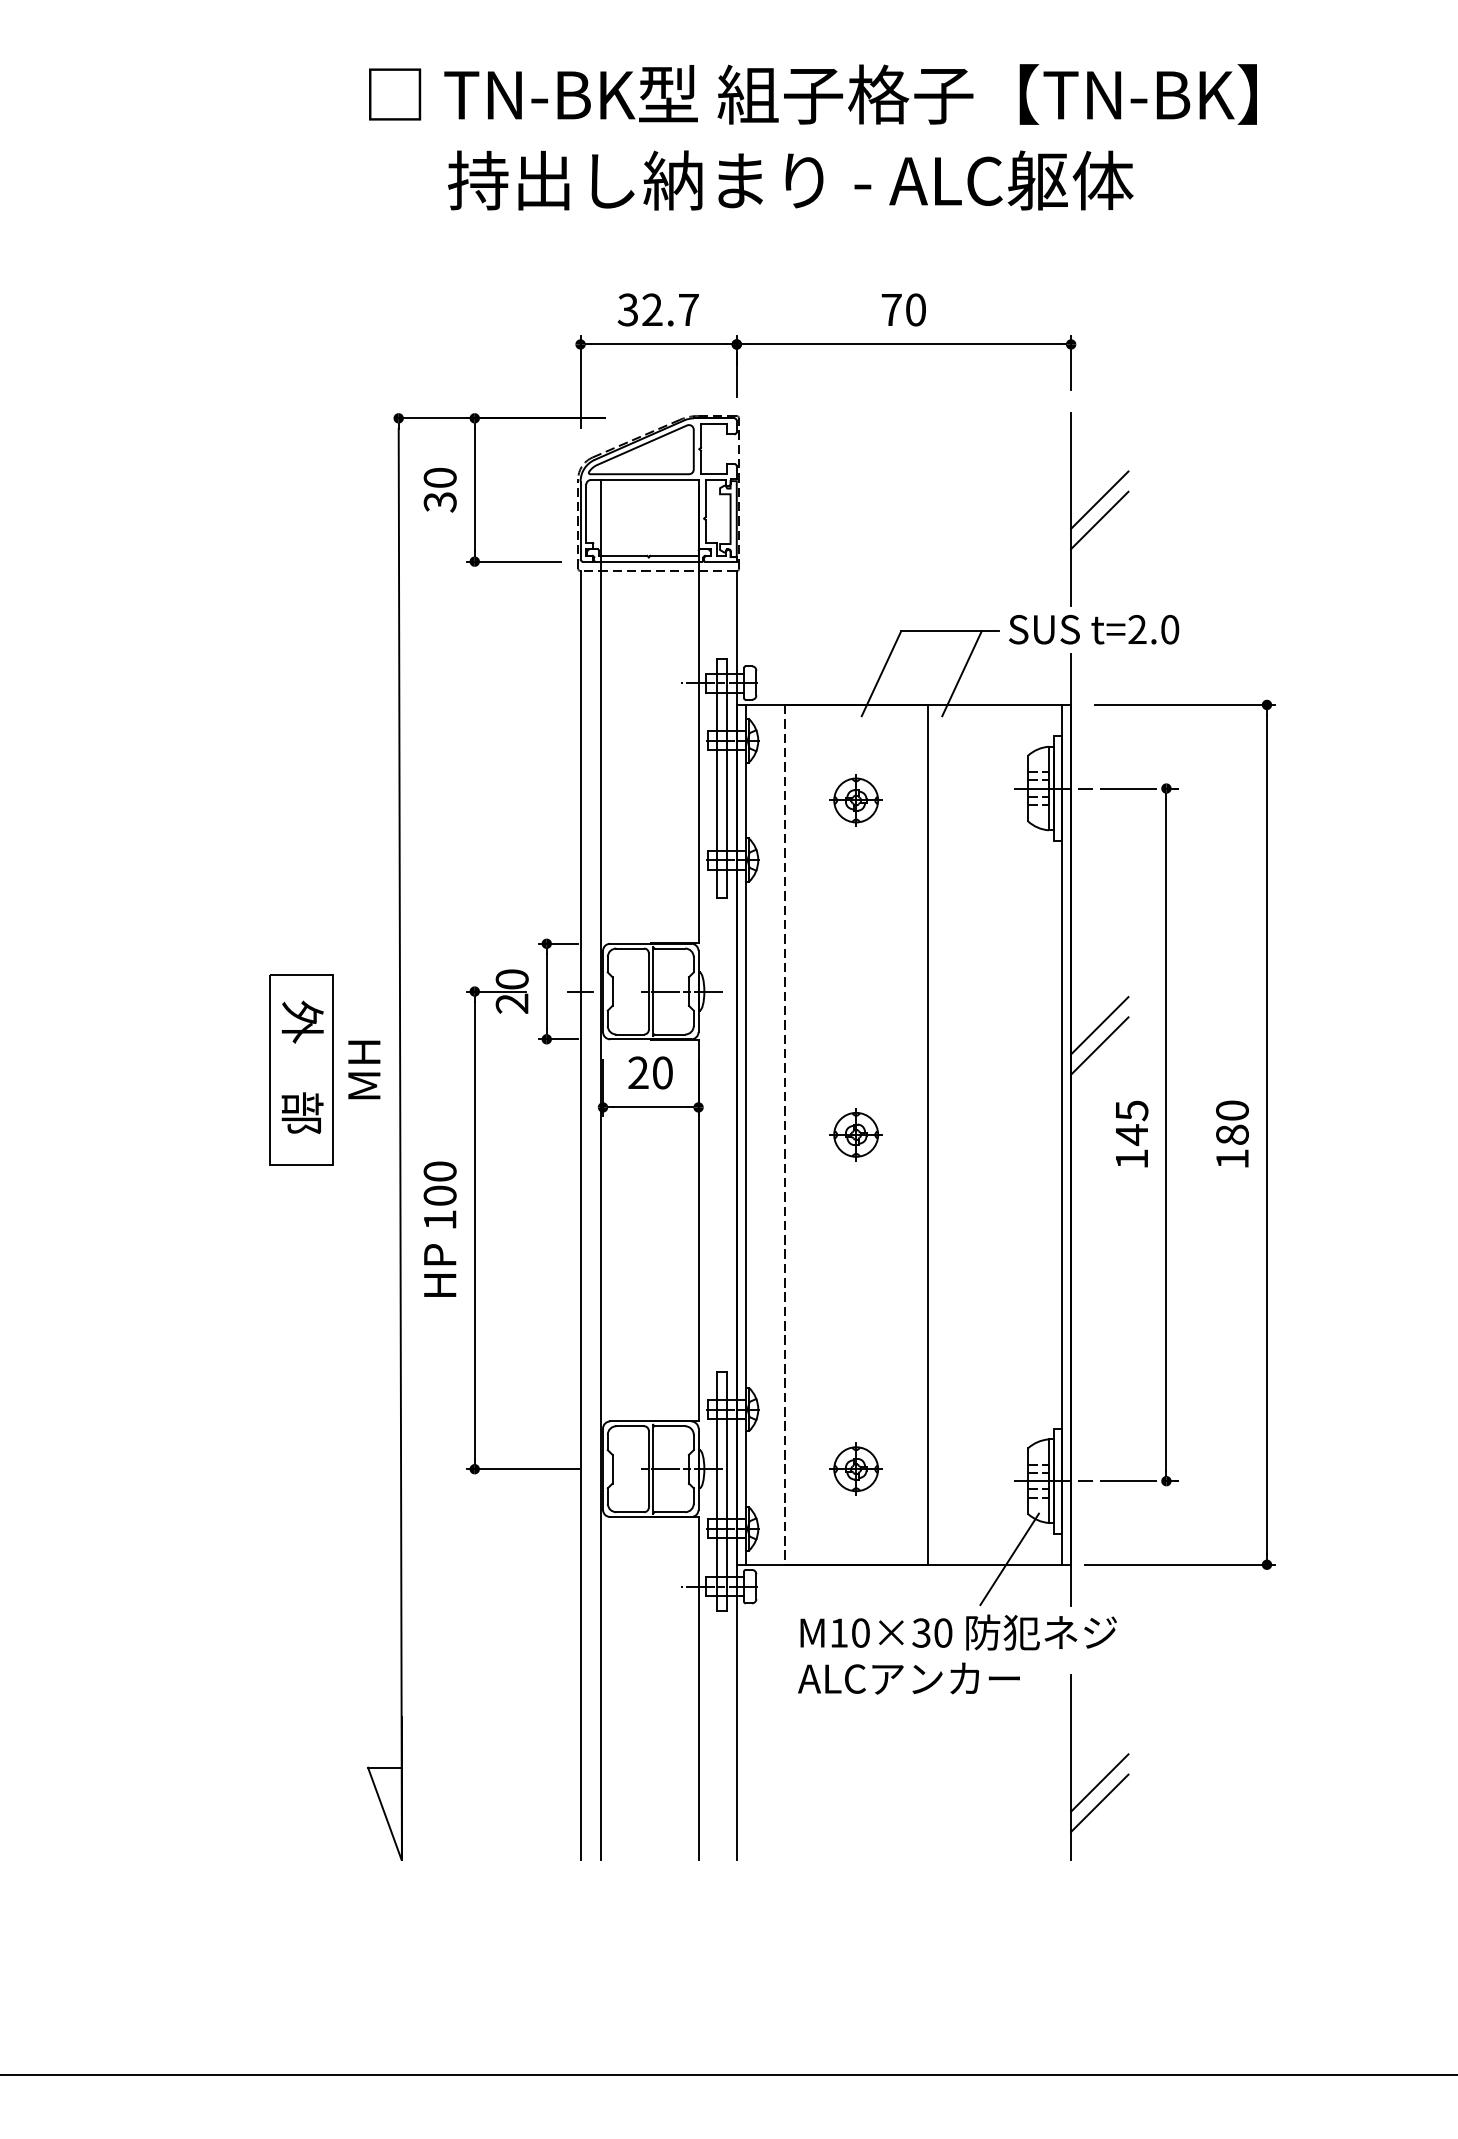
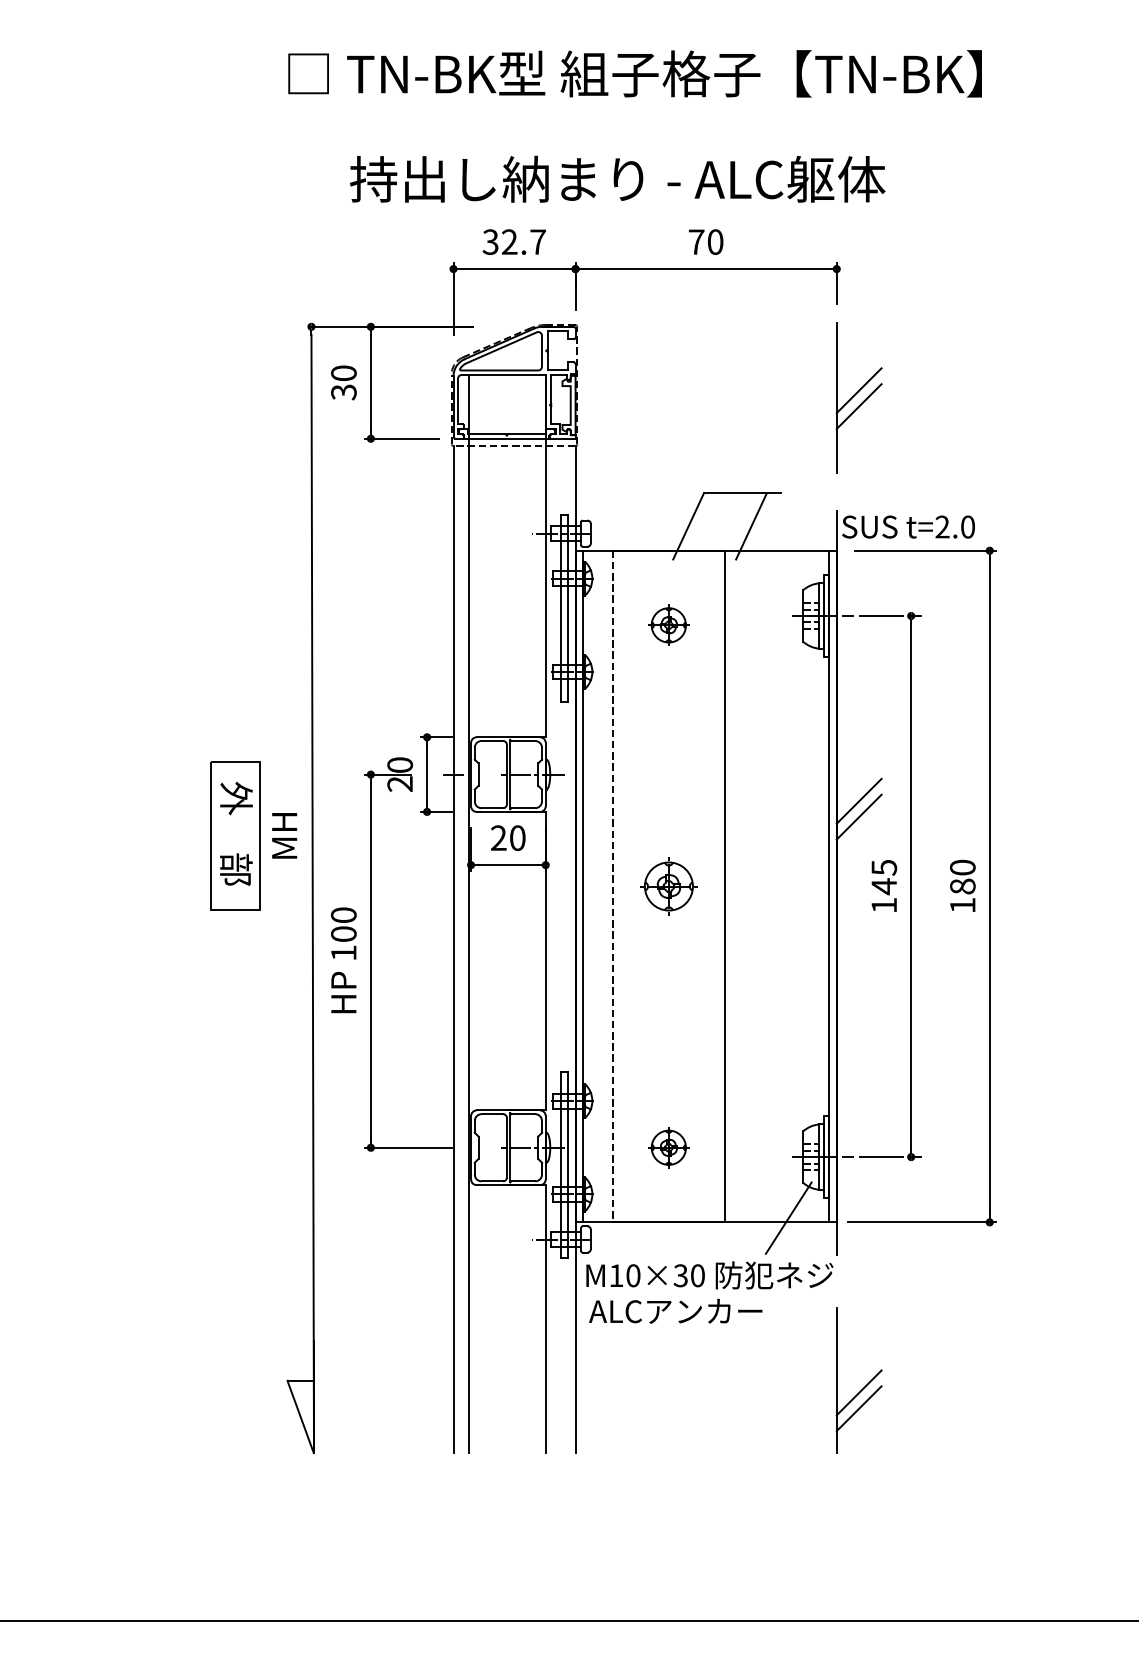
text: (790, 180) -> (617, 179), moved
text: (1094, 629) -> (908, 526), moved
part: (855, 1134) -> (668, 886), size x1.4
text: (958, 1632) -> (709, 1275), moved
text: (908, 1678) -> (675, 1311), moved

